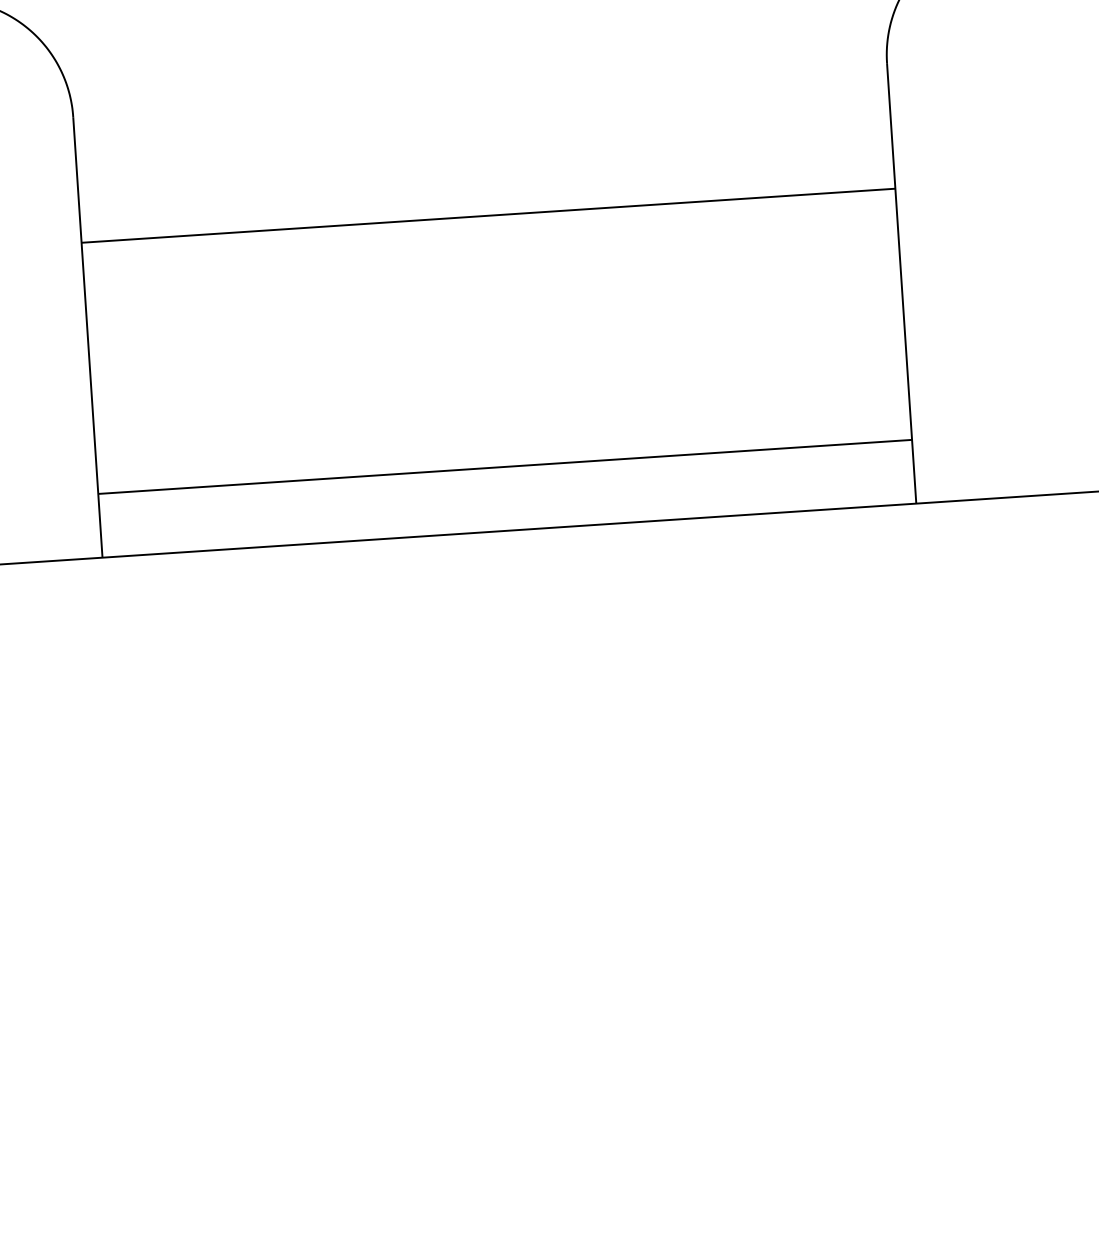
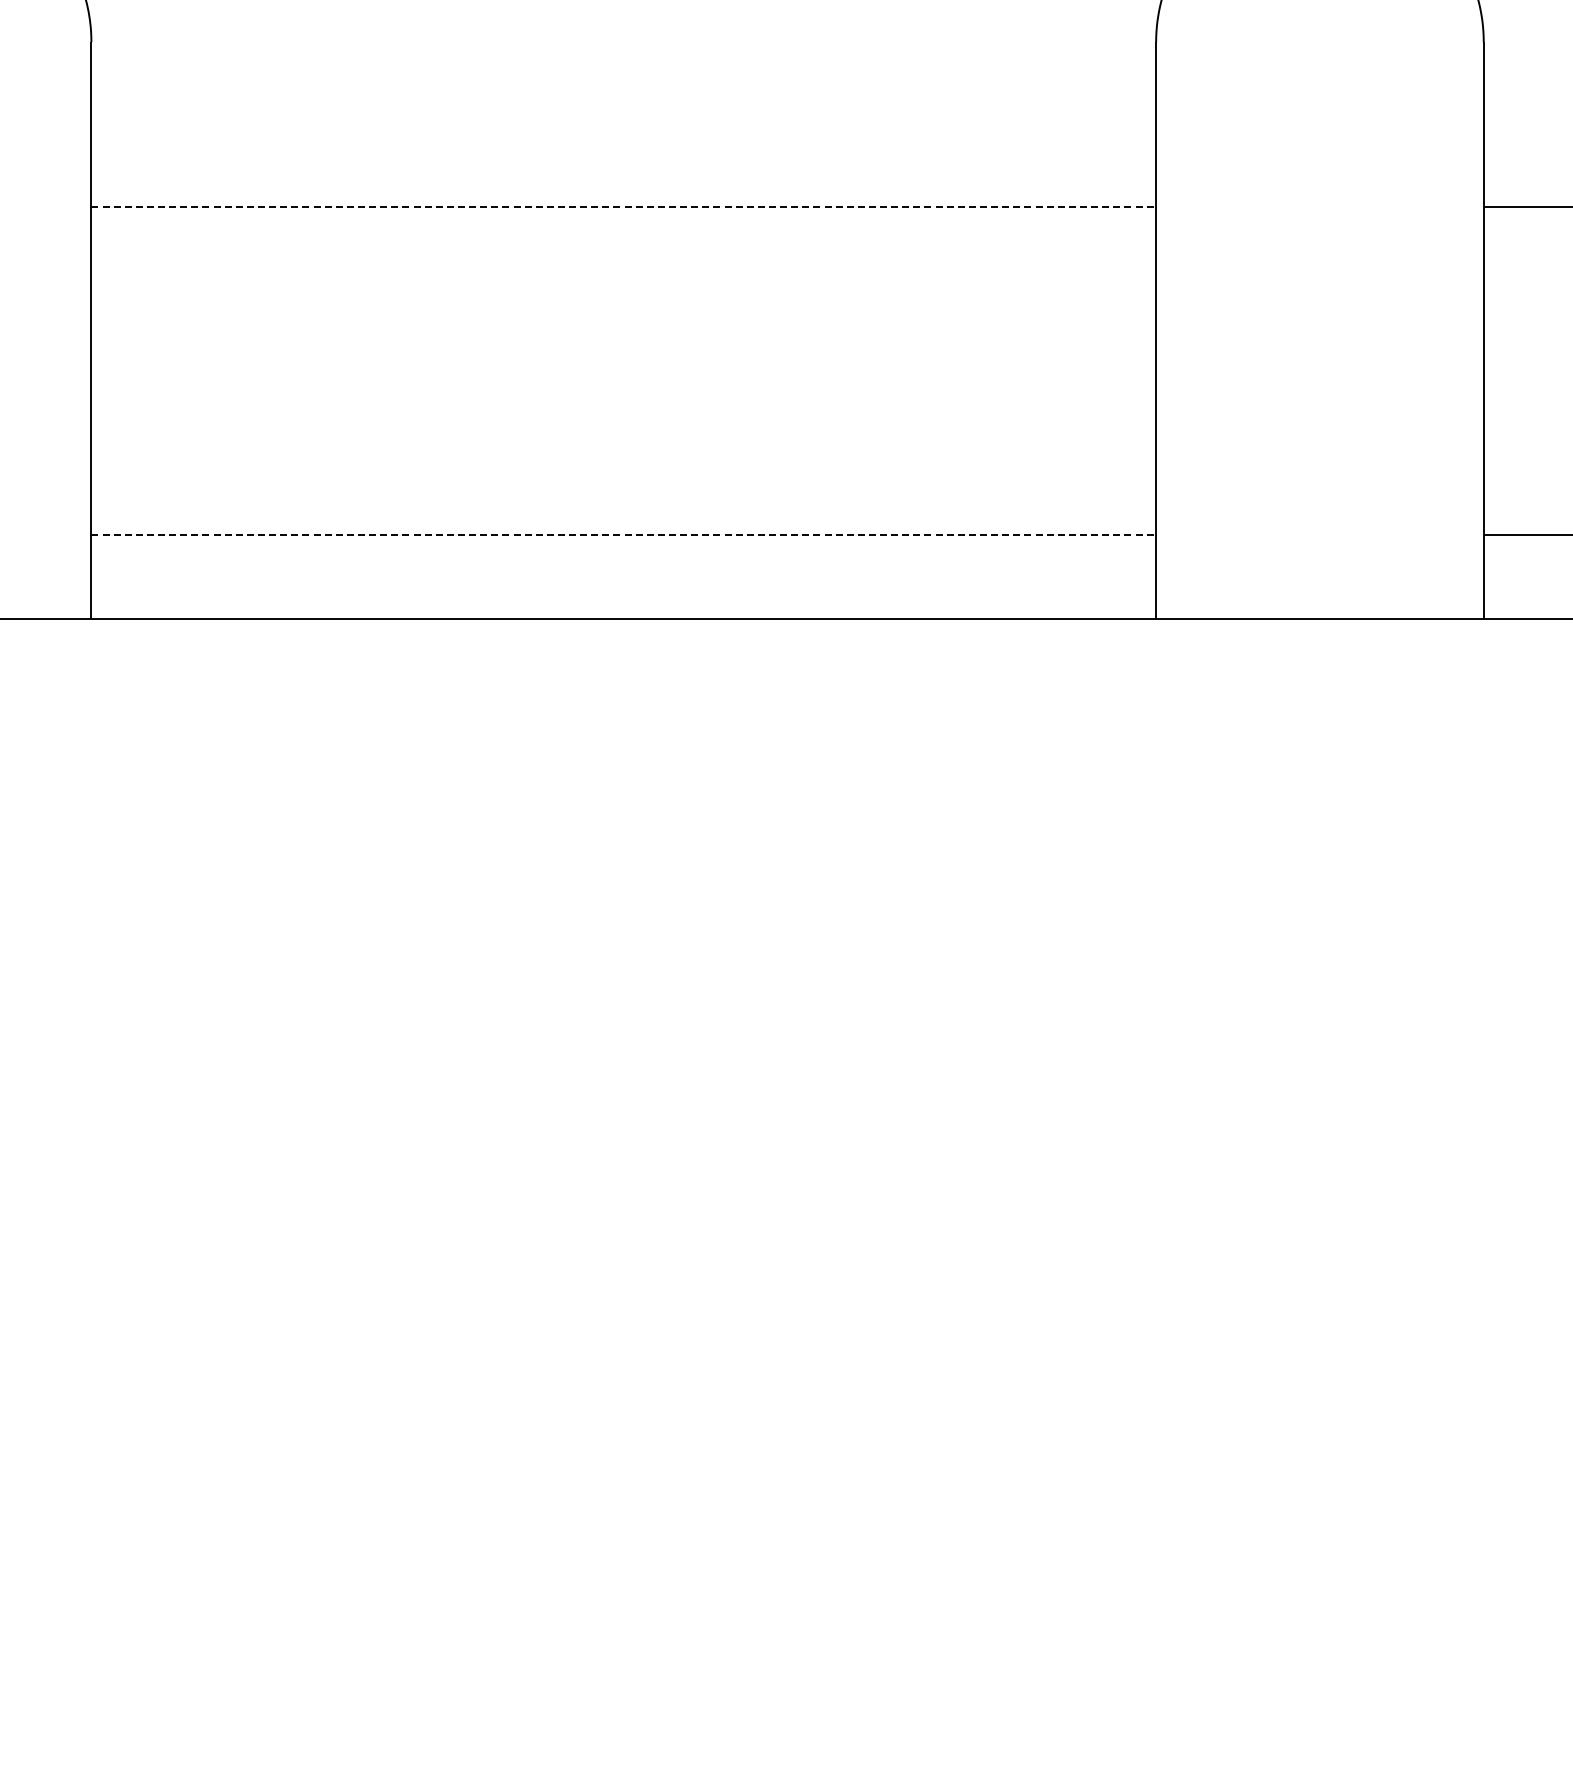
line: (489, 215) -> (624, 206), solid -> dashed
line: (505, 467) -> (624, 535), solid -> dashed

